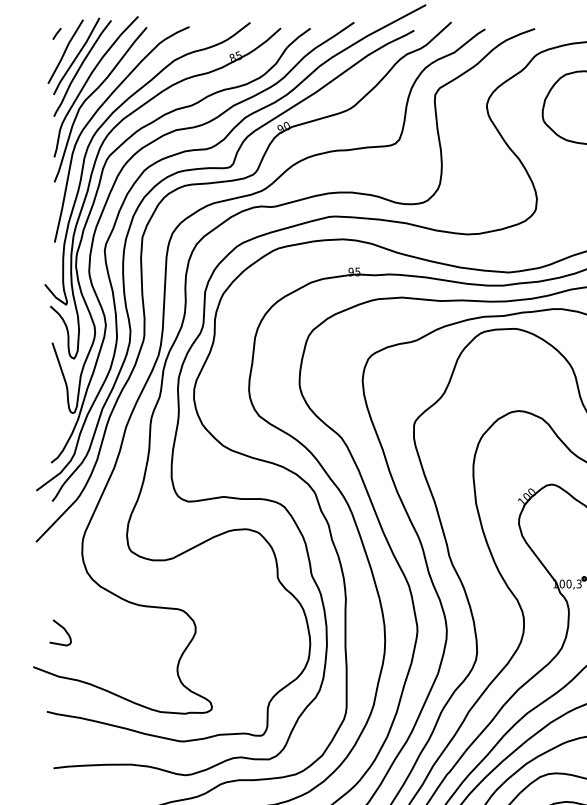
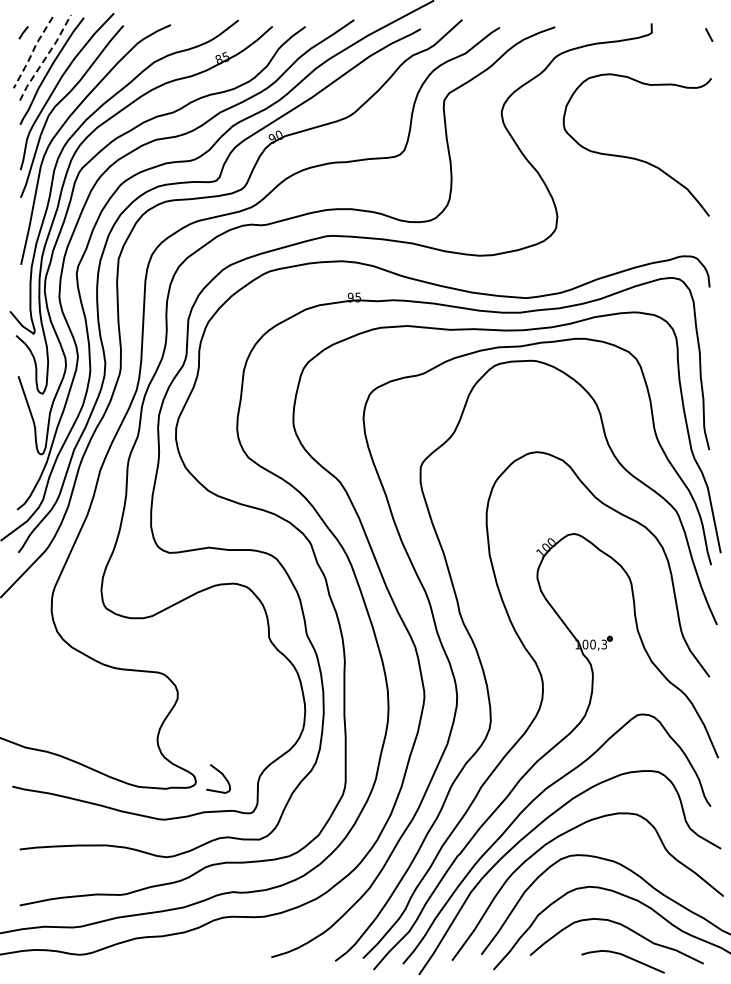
line: (65, 51) -> (32, 52), solid -> dashed
line: (77, 56) -> (46, 57), solid -> dashed
curve: (63, 628) -> (221, 774), moved

